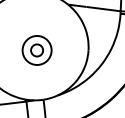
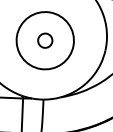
circle: (36, 50) -> (44, 40), size x1.67

